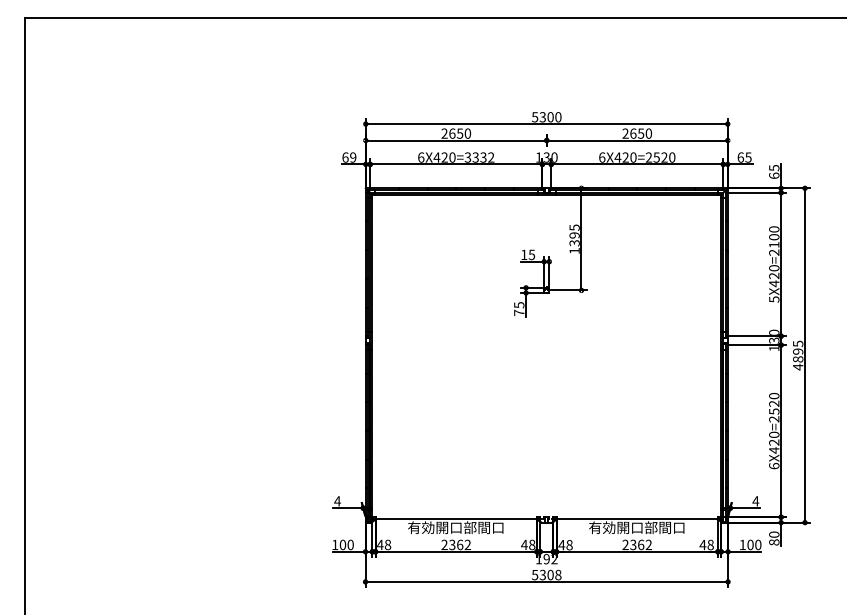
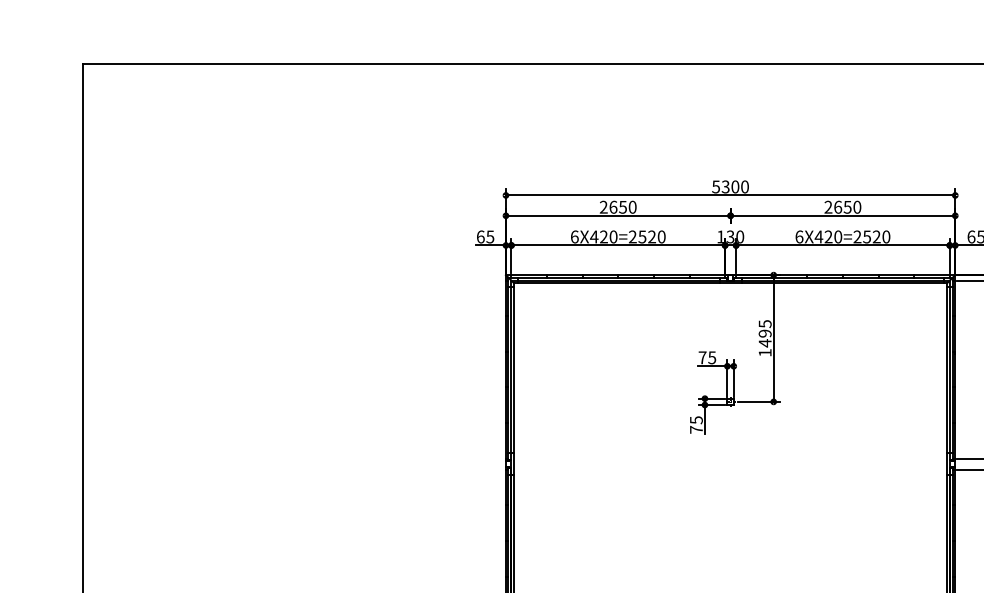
text: (353, 157) -> (490, 236), 69 -> 65
text: (479, 157) -> (647, 236), 6X420=3332 -> 6X420=2520
text: (574, 242) -> (765, 342), 1395 -> 1495
text: (524, 254) -> (702, 357), 15 -> 75

